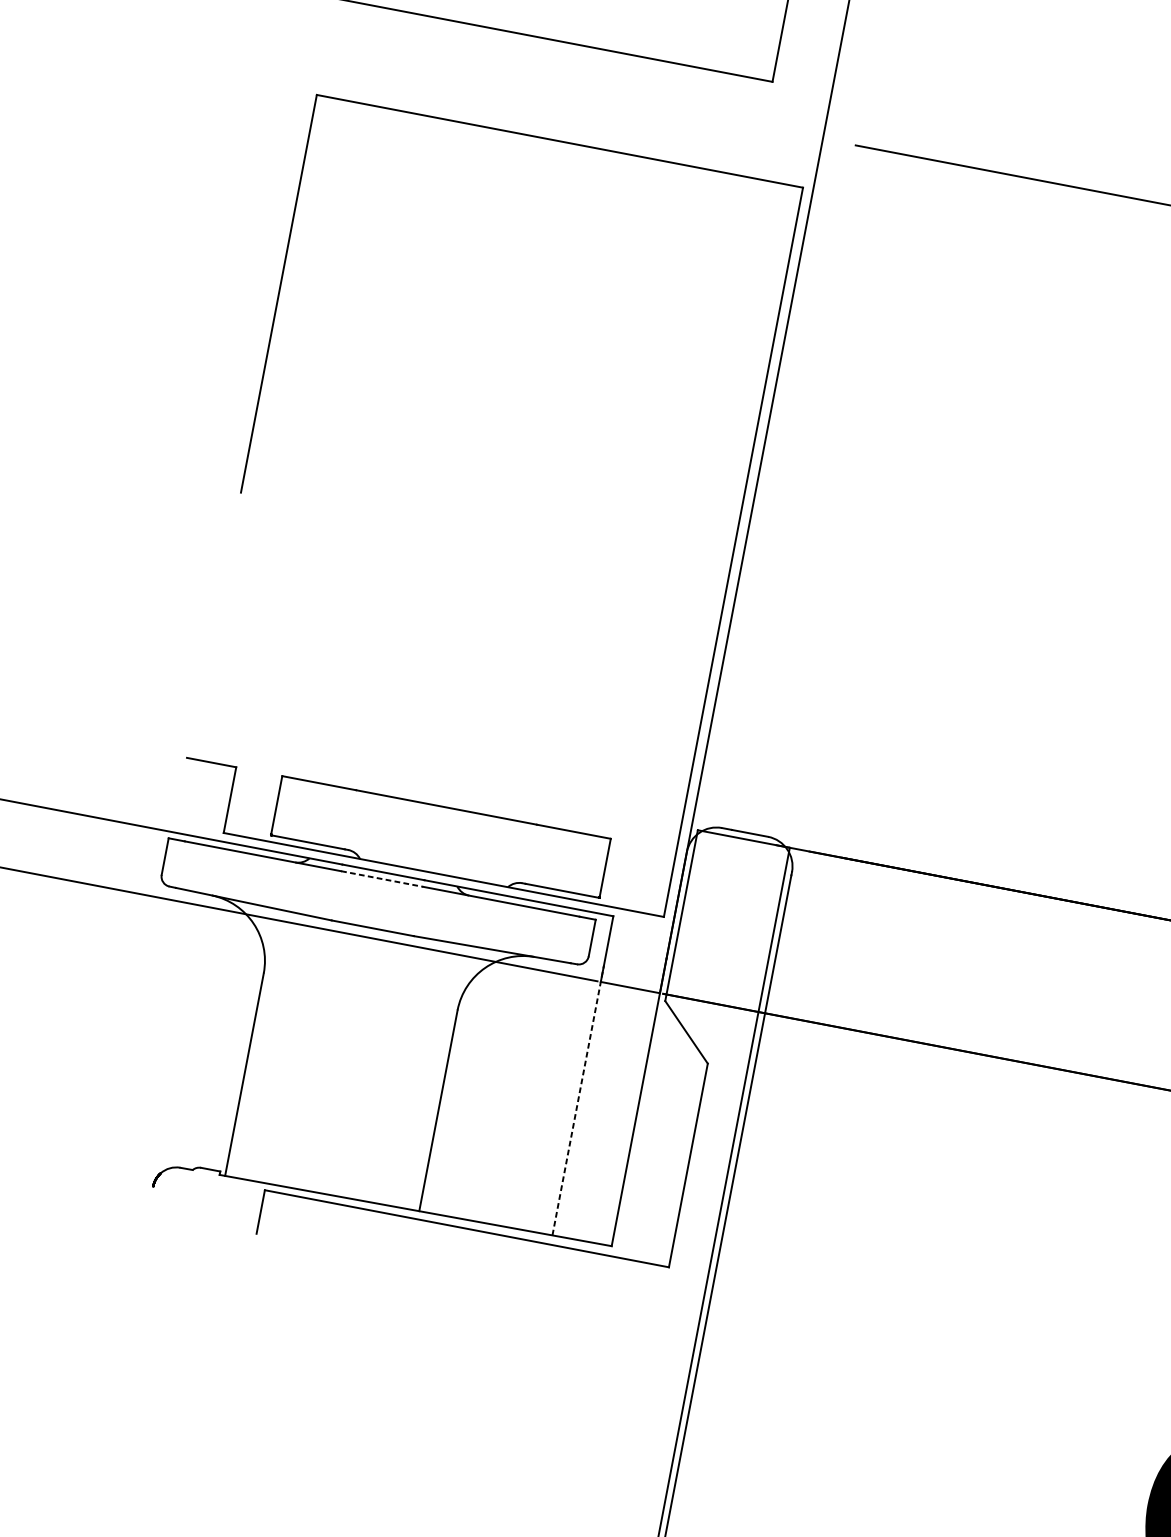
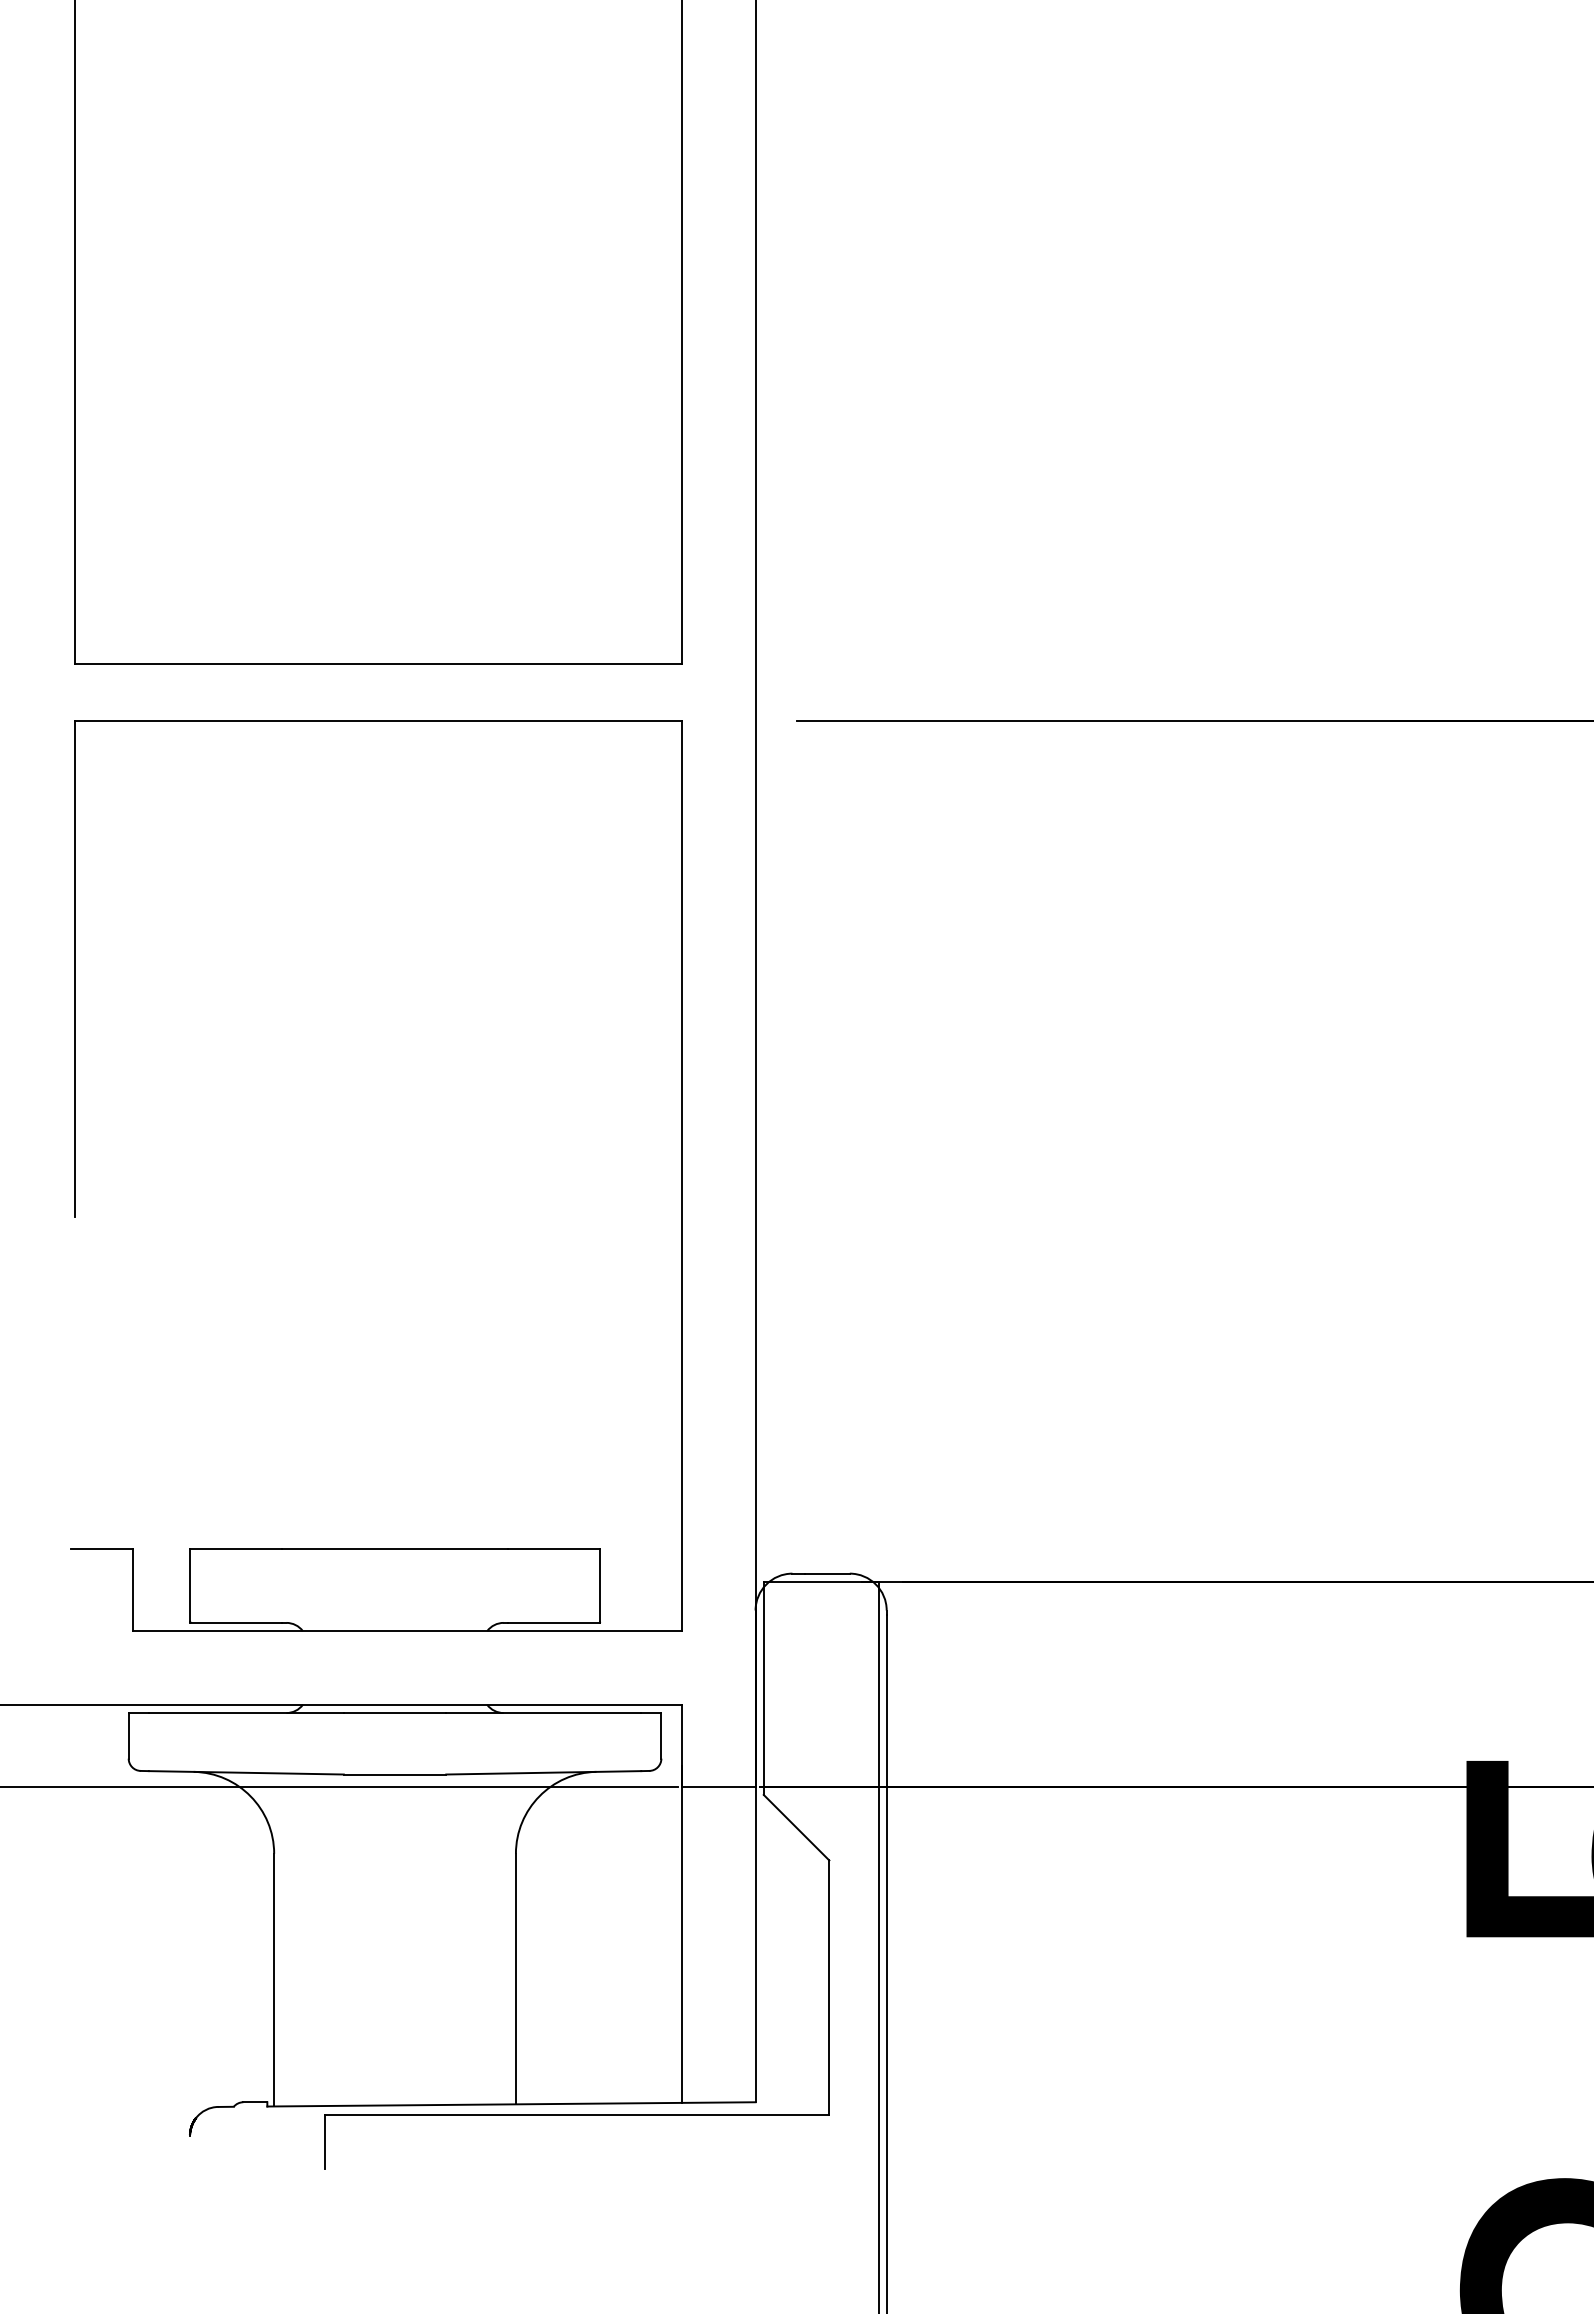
part: (247, 459) -> (75, 1175), moved
line: (382, 879) -> (395, 1713), dashed -> solid
line: (577, 1100) -> (681, 1934), dashed -> solid

